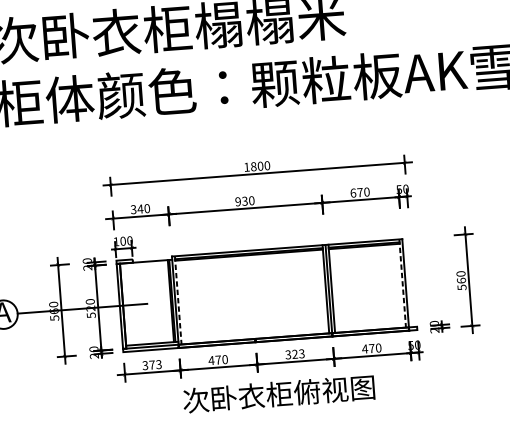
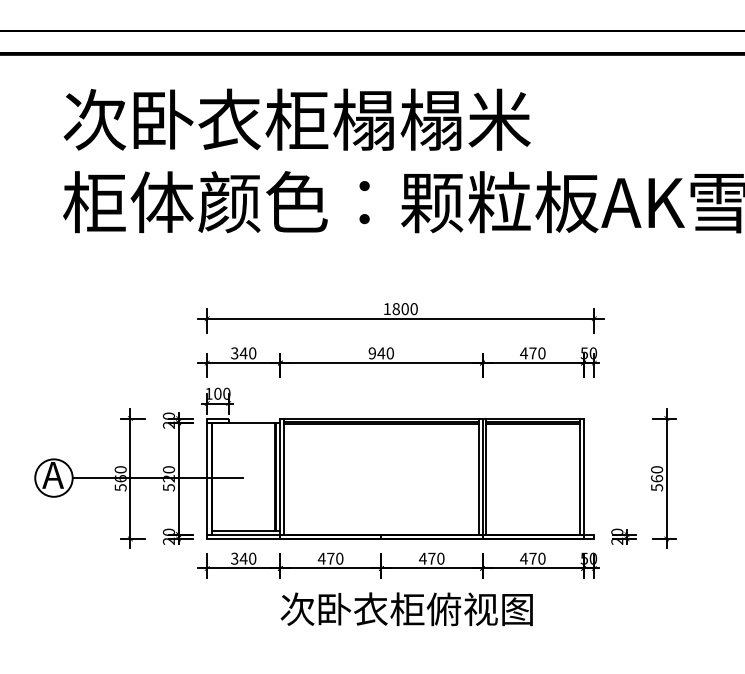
text: (352, 193) -> (523, 353), 670 -> 470
text: (245, 201) -> (381, 353), 930 -> 940
line: (402, 284) -> (579, 477), dashed -> solid
line: (178, 301) -> (284, 477), dashed -> solid
text: (294, 354) -> (431, 558), 323 -> 470
text: (155, 364) -> (247, 558), 373 -> 340

